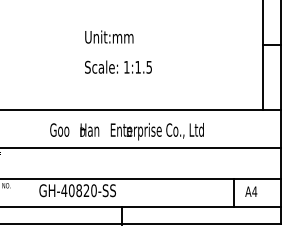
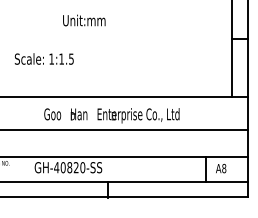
text: (109, 37) -> (84, 20), moved
text: (117, 66) -> (43, 58), moved
text: (255, 191) -> (224, 168), A4 -> A8

